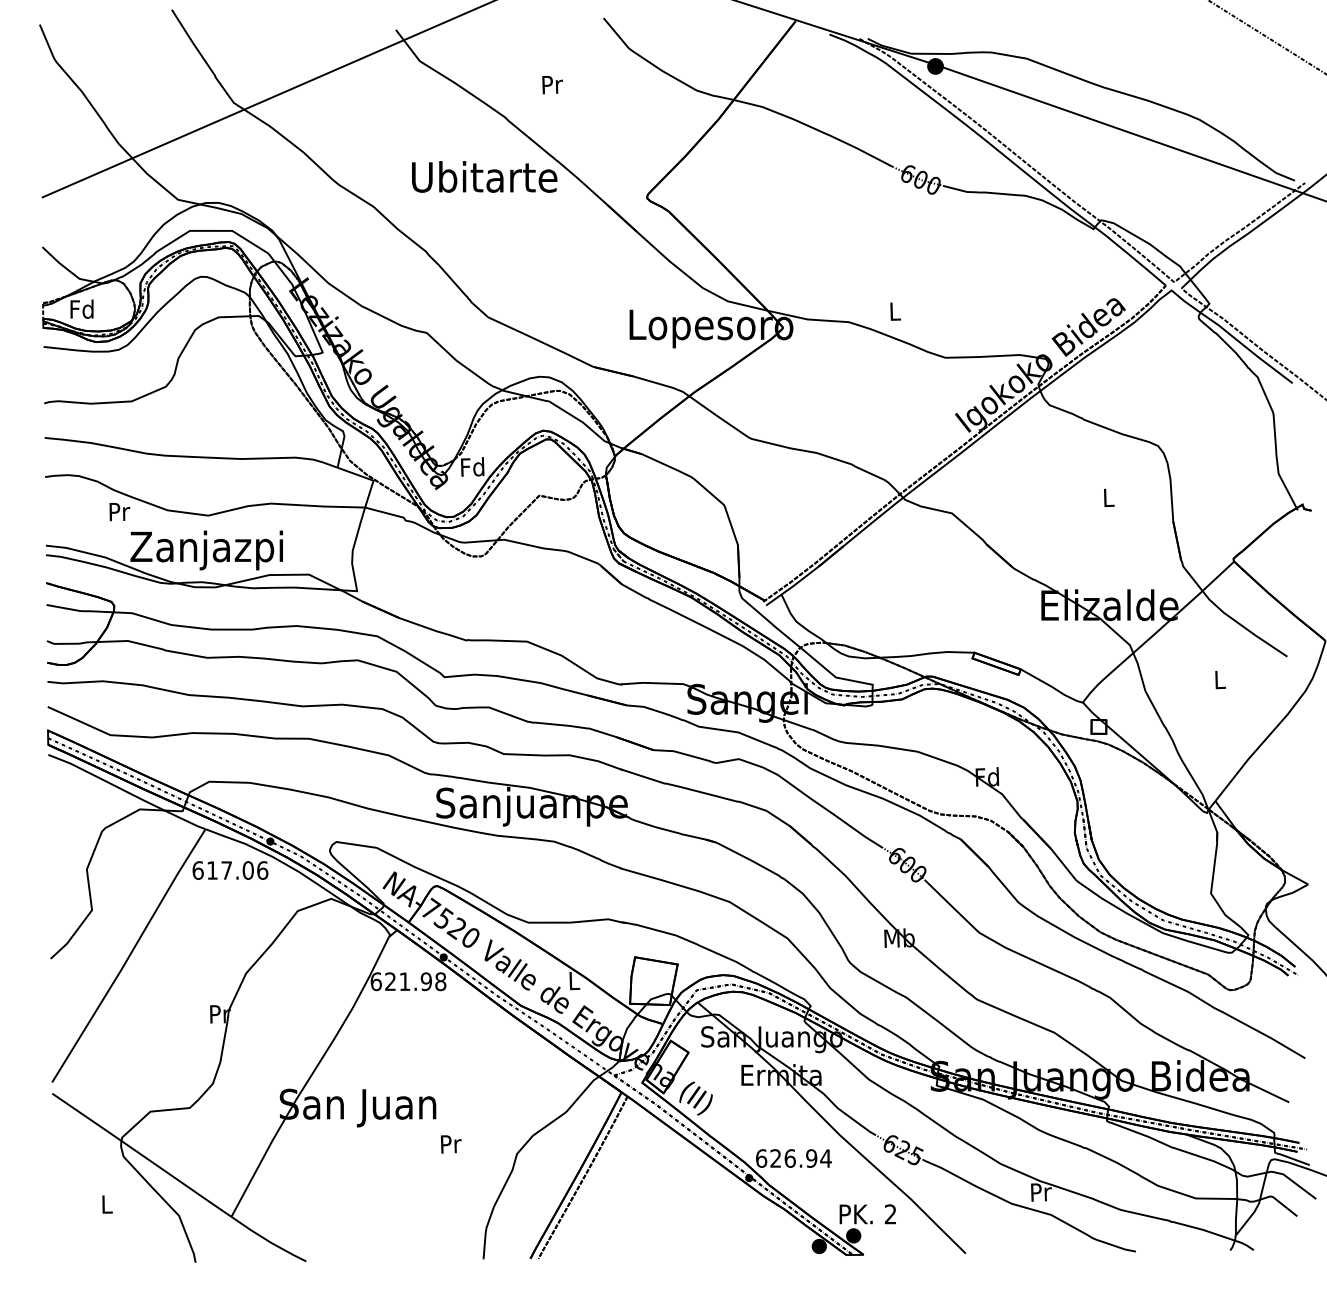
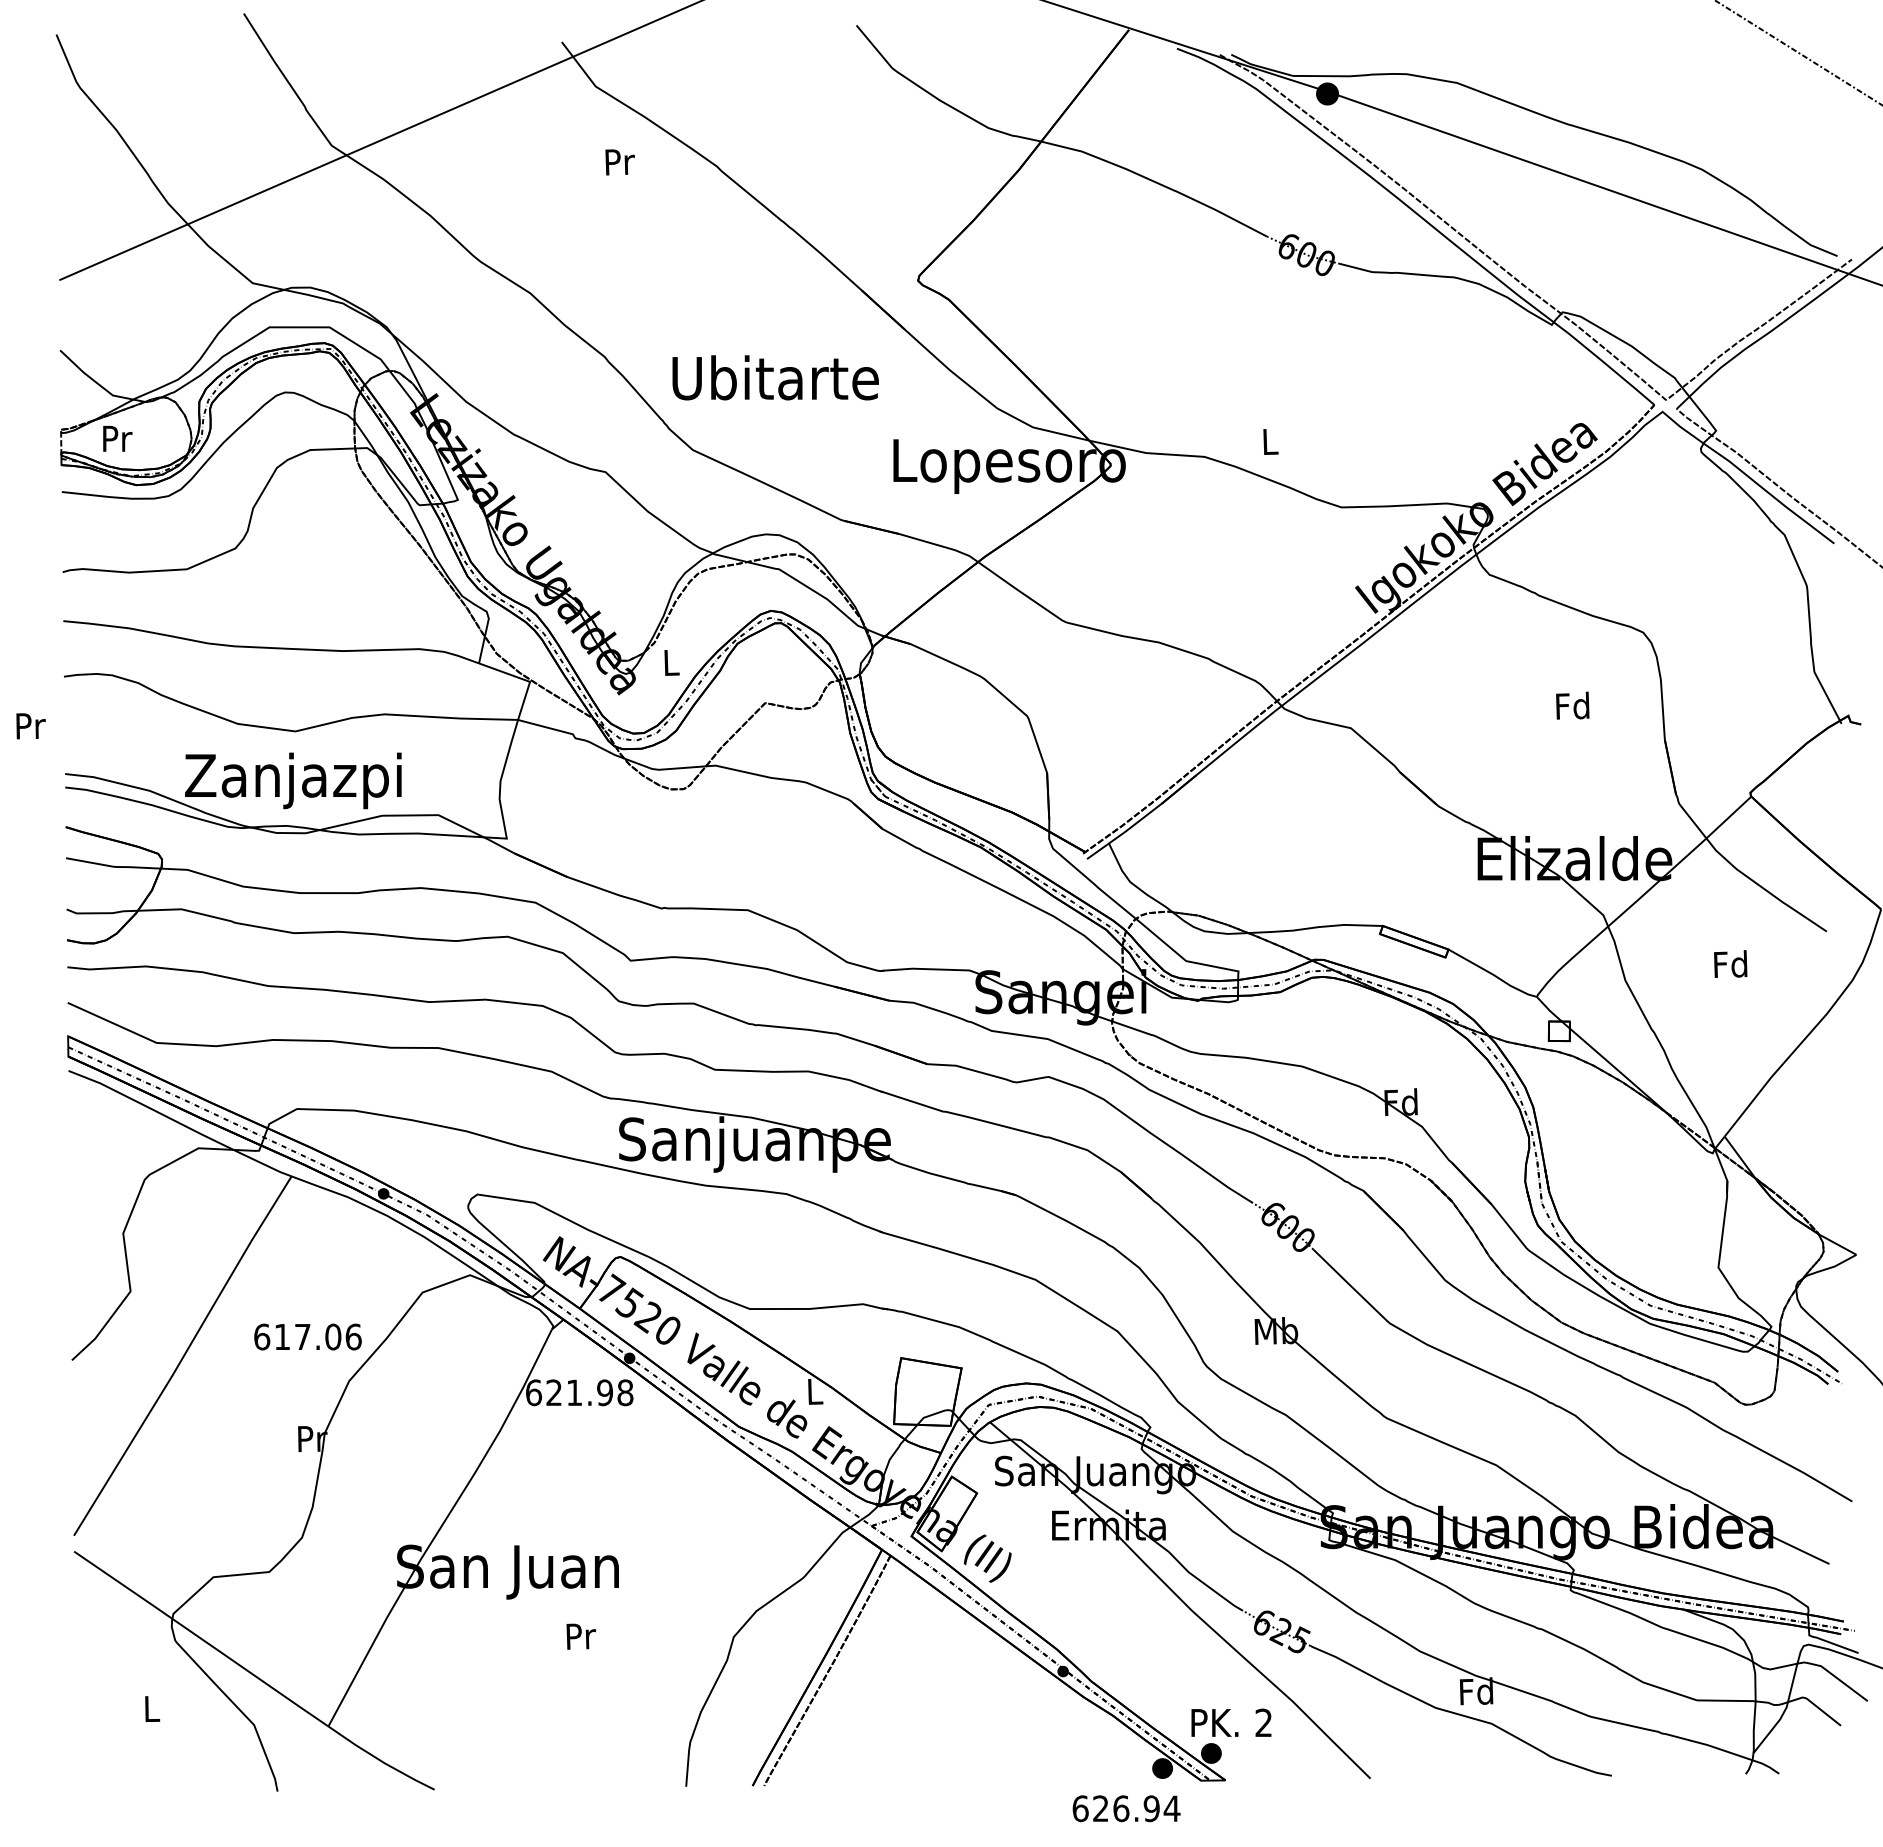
text: (552, 85) -> (619, 162), moved
text: (484, 176) -> (775, 377), moved
text: (82, 309) -> (116, 438), Fd -> Pr
text: (472, 467) -> (670, 662), Fd -> L
text: (1108, 497) -> (1572, 705), L -> Fd
text: (119, 512) -> (30, 726), moved
text: (1219, 679) -> (1730, 963), L -> Fd
text: (230, 870) -> (307, 1336), moved
text: (450, 1144) -> (580, 1636), moved
text: (793, 1158) -> (1126, 1808), moved
text: (1040, 1192) -> (1476, 1691), Pr -> Fd

